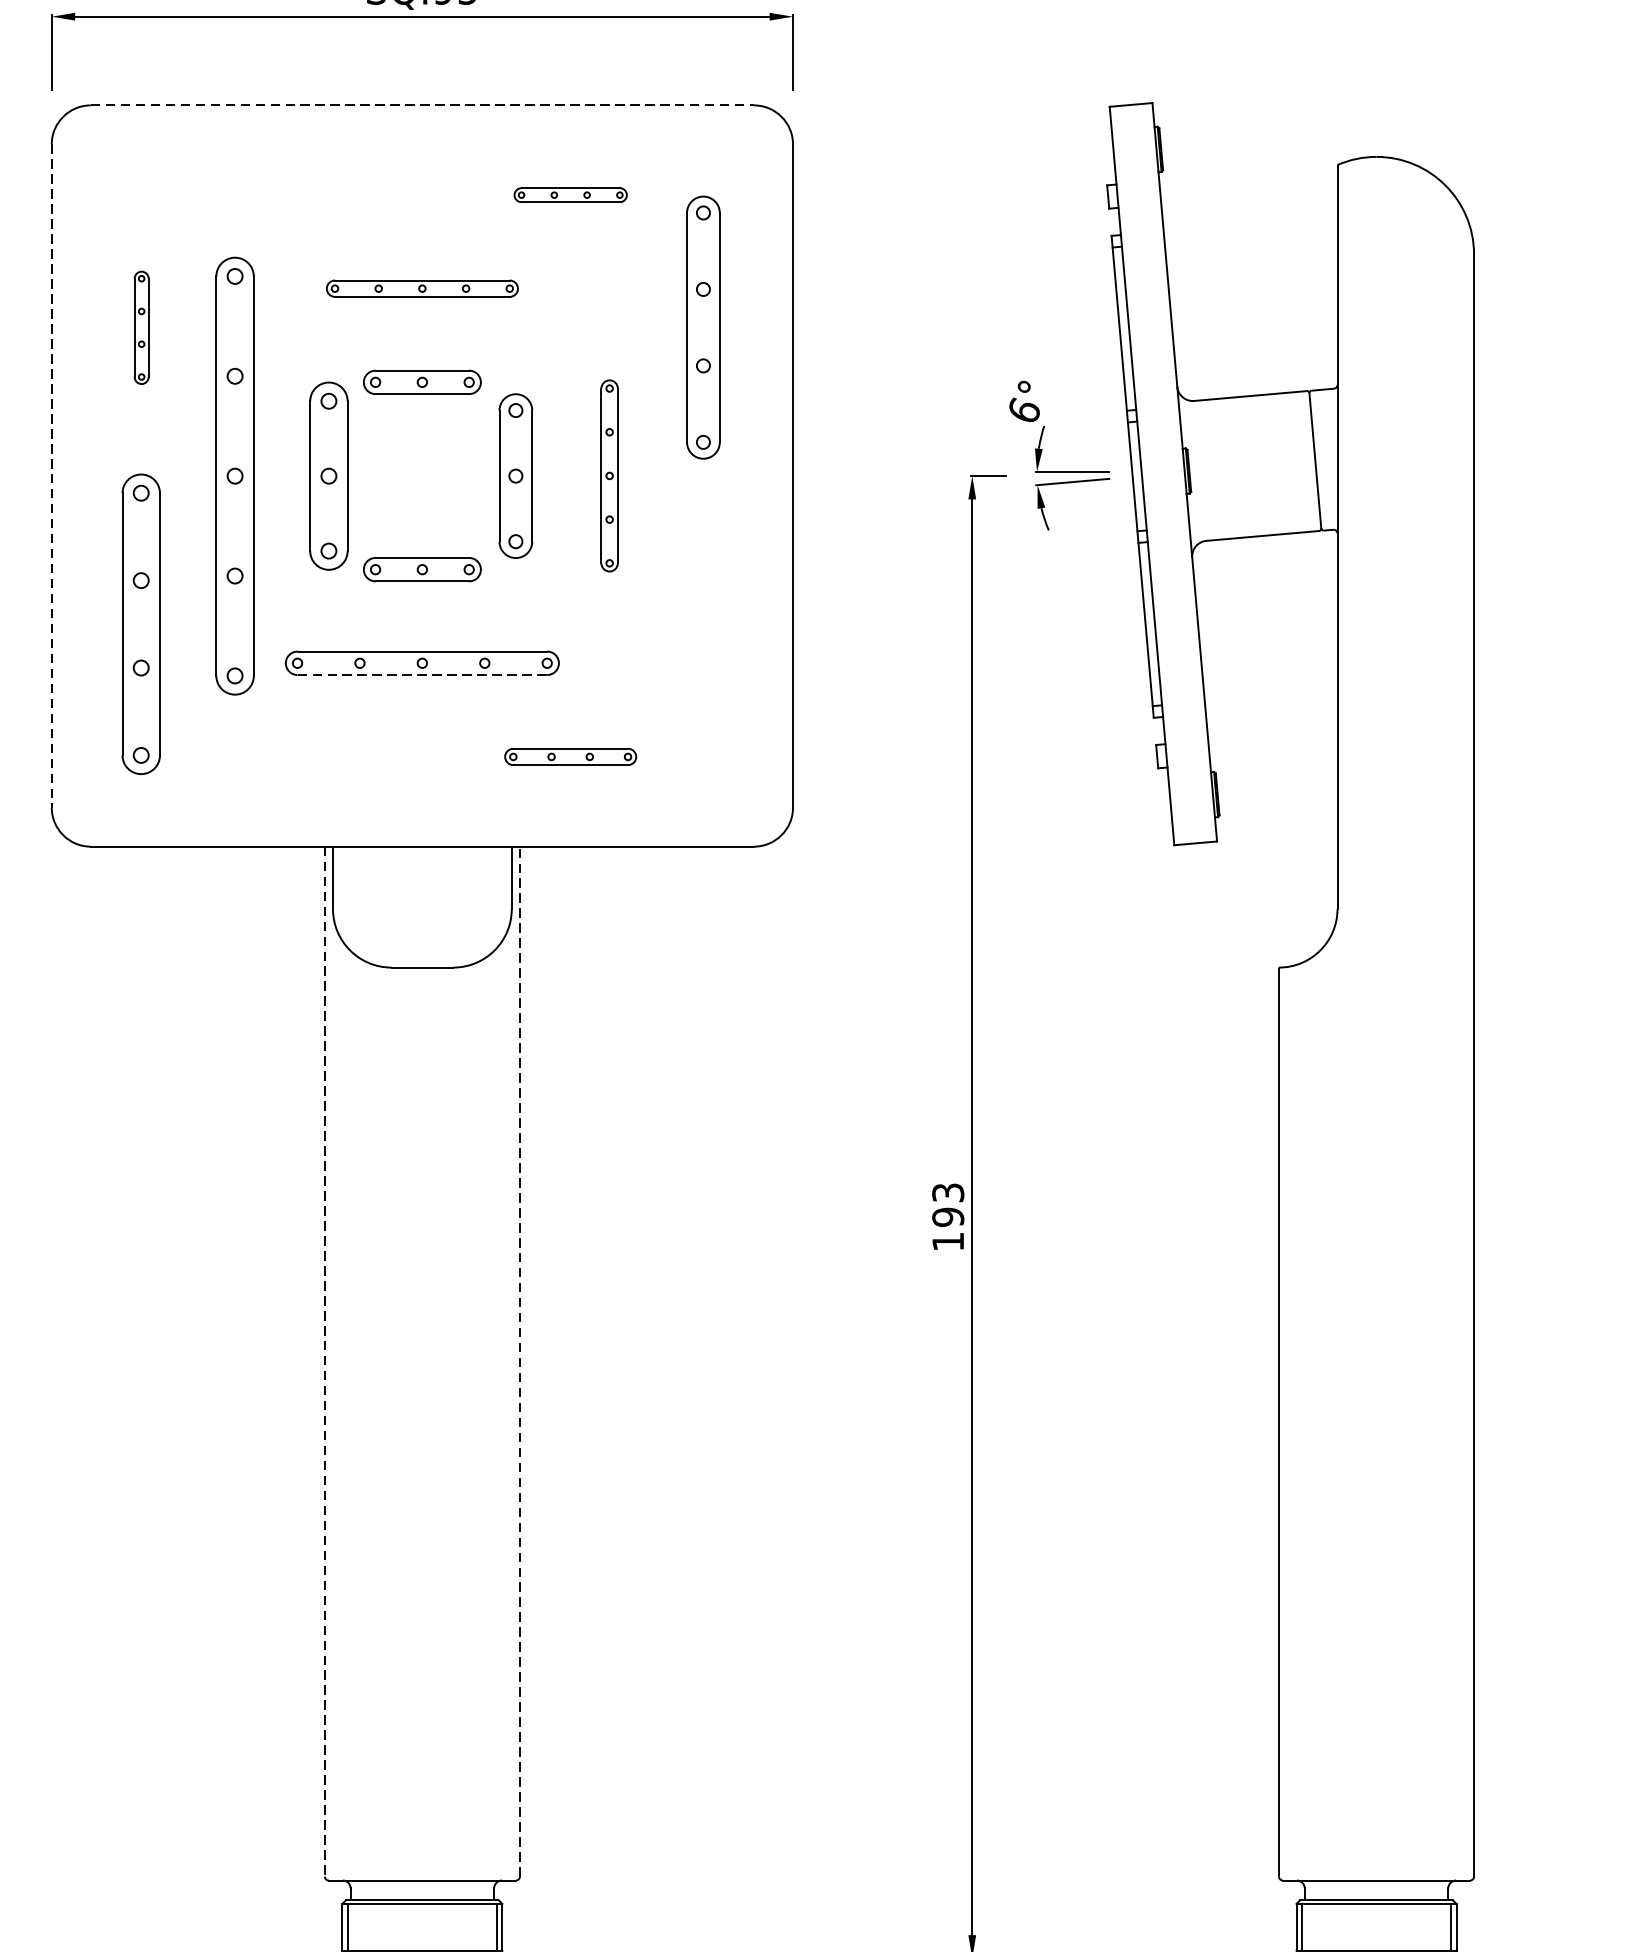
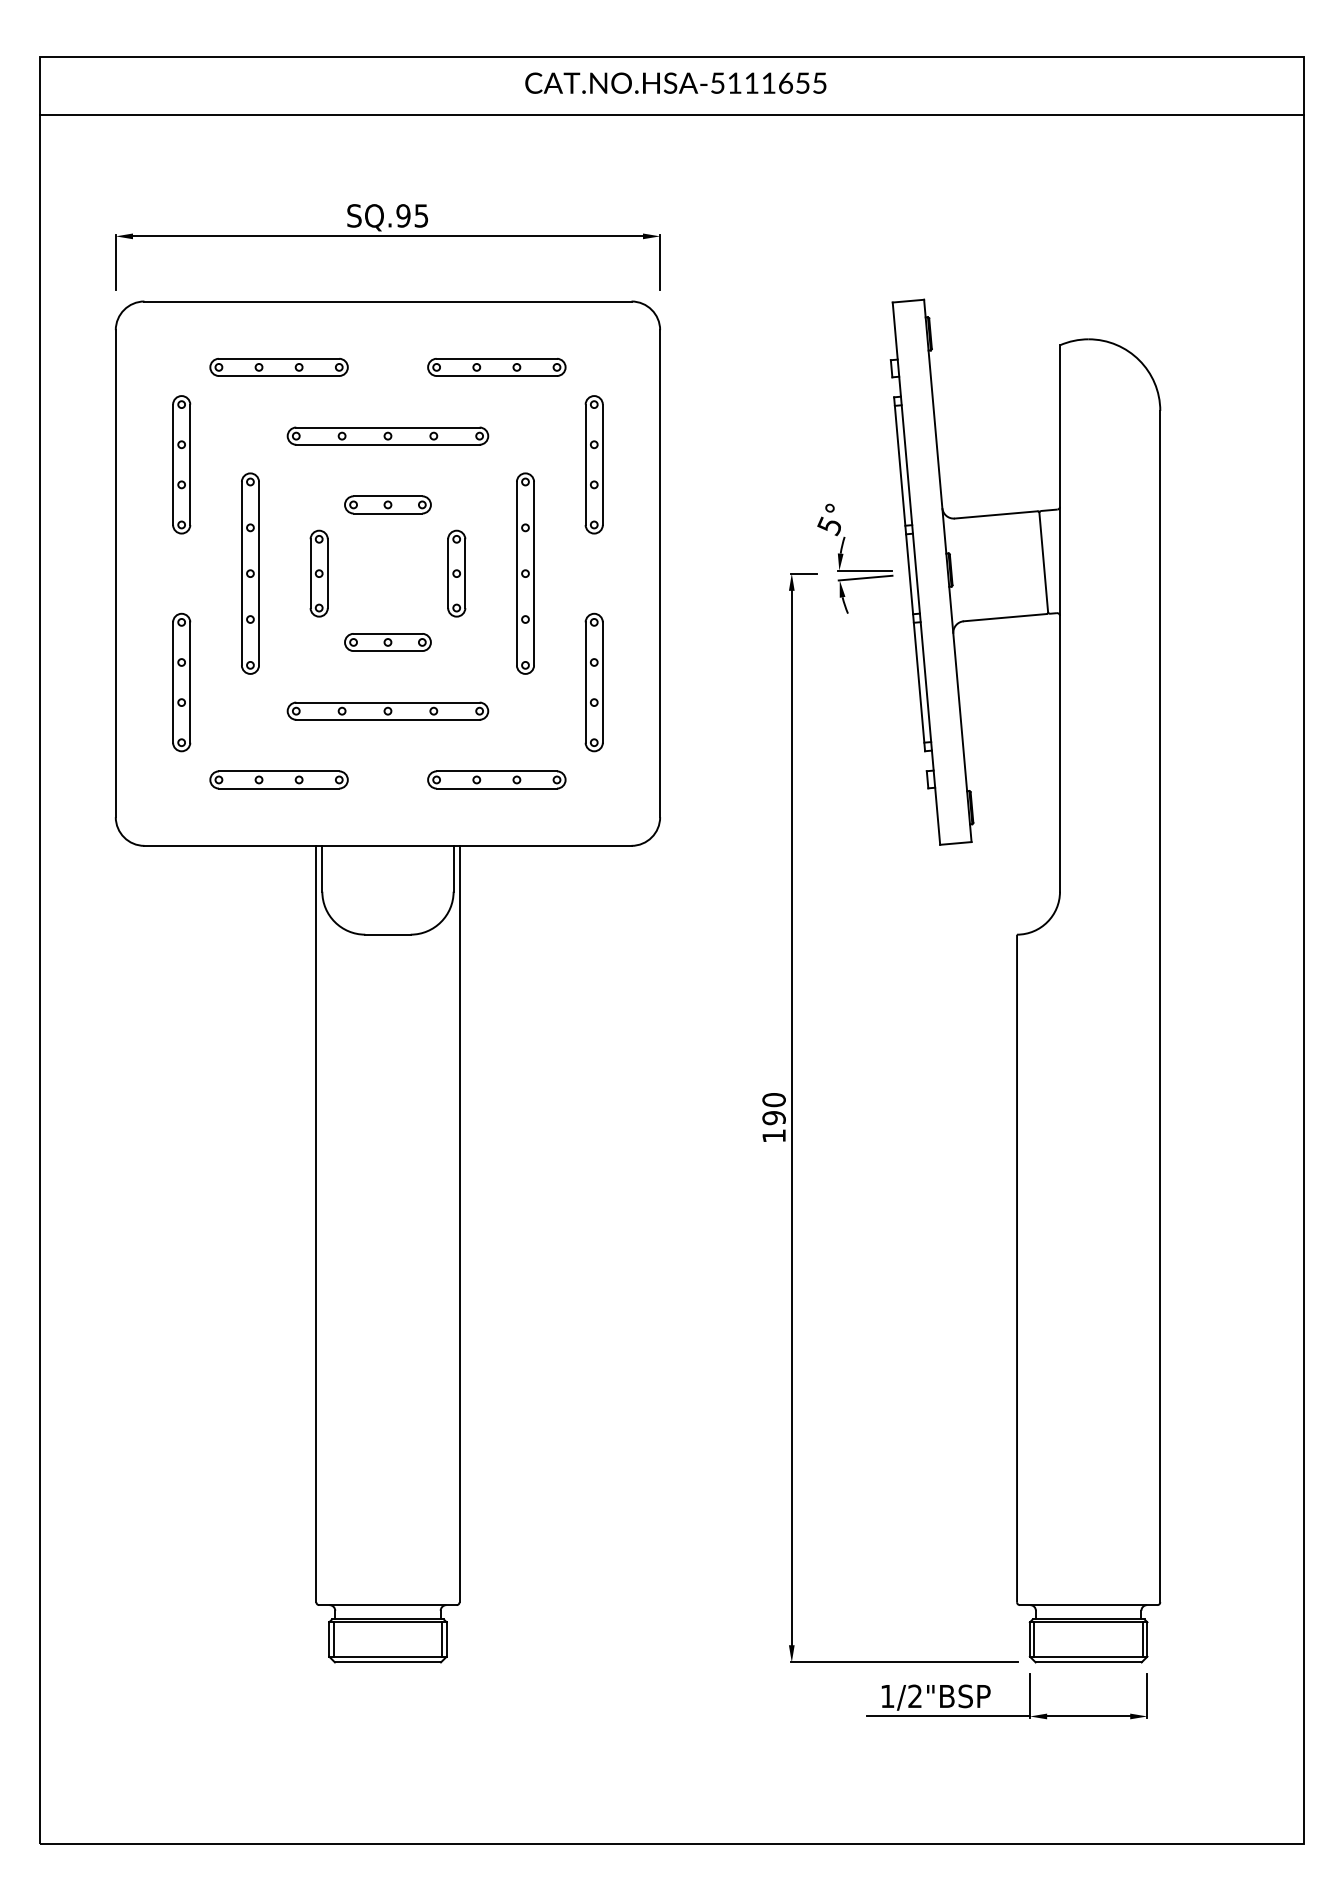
line: (421, 105) -> (387, 301), dashed -> solid
part: (273, 195) -> (278, 367), added
part: (570, 195) -> (496, 367), size x1.67
part: (421, 287) -> (387, 435), size x1.43
part: (141, 327) -> (181, 464), size x1.67
part: (702, 327) -> (593, 464), size x0.71
text: (1023, 411) -> (829, 526), 6° -> 5°
line: (51, 475) -> (115, 573), dashed -> solid
part: (235, 475) -> (250, 573), size x0.62
part: (327, 475) -> (318, 573), size x0.62
part: (515, 475) -> (456, 573), size x0.71
part: (609, 475) -> (525, 573), size x1.43
part: (141, 624) -> (181, 682), size x0.62
part: (702, 624) -> (593, 682), added
line: (421, 674) -> (387, 719), dashed -> solid
part: (273, 756) -> (278, 779), added
part: (570, 756) -> (496, 779), size x1.43
text: (947, 1193) -> (773, 1100), 193 -> 190
line: (519, 1360) -> (459, 1223), dashed -> solid
line: (325, 1362) -> (316, 1224), dashed -> solid

